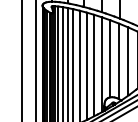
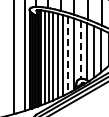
line: (110, 59) -> (80, 50), solid -> dashed
line: (94, 66) -> (68, 55), solid -> dashed

